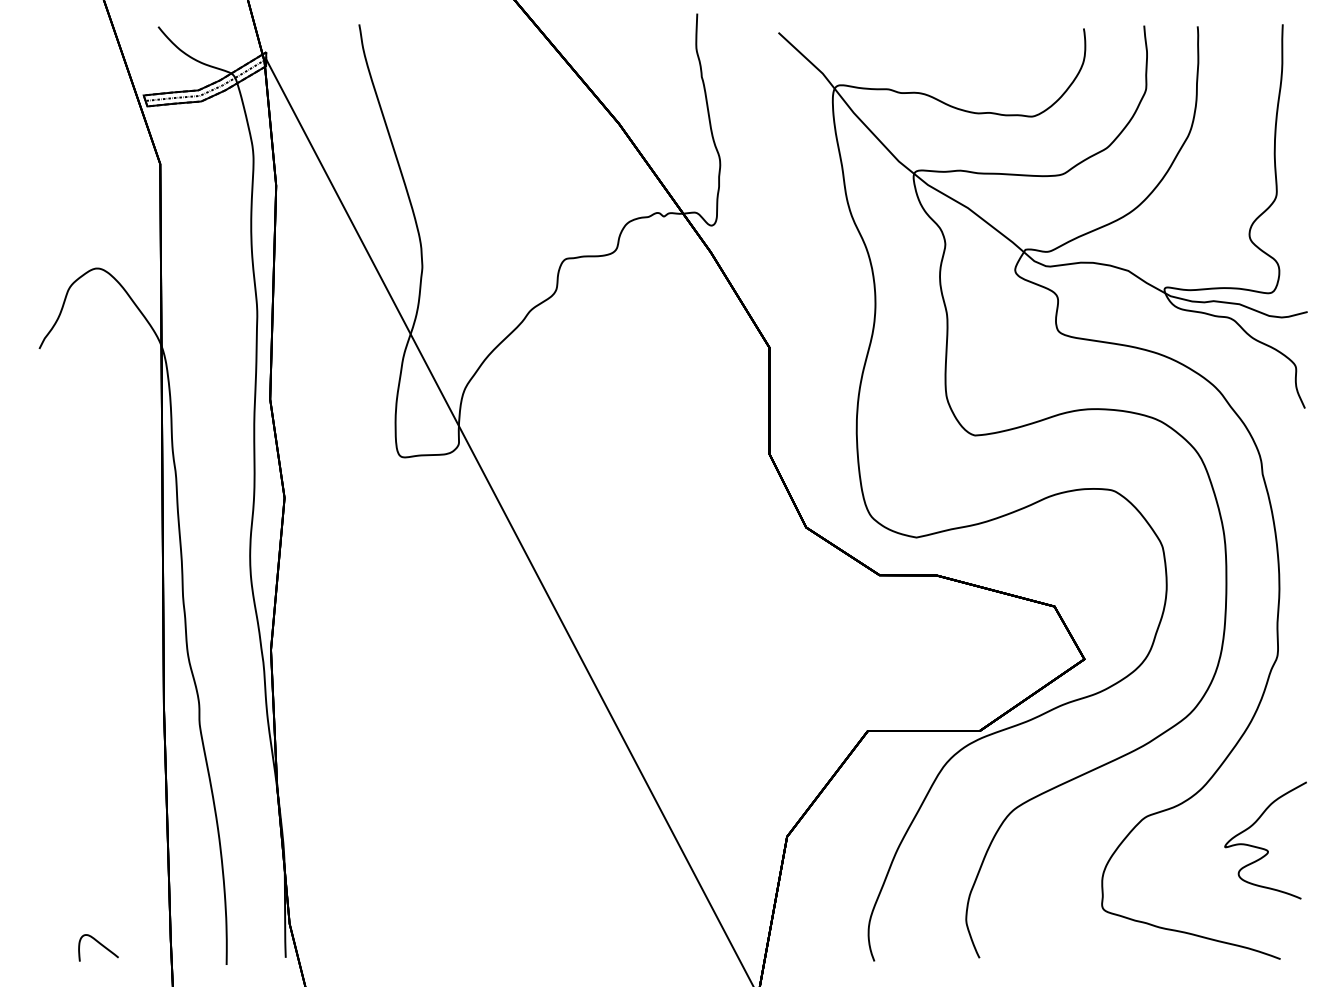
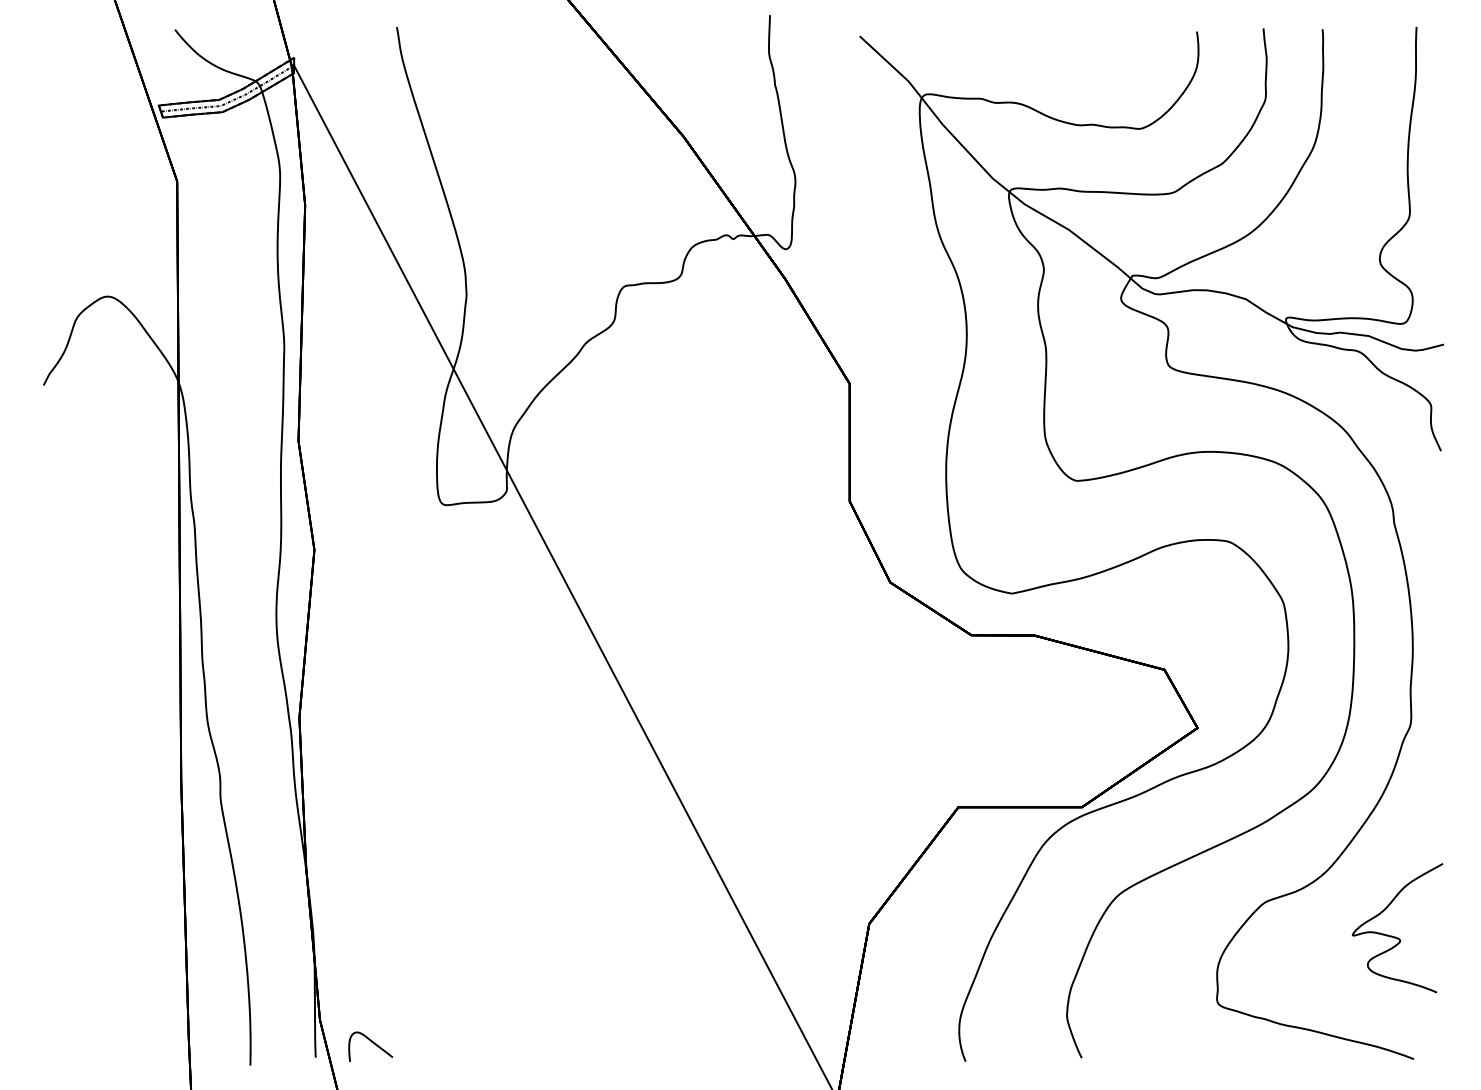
part: (98, 947) -> (370, 1046), moved

